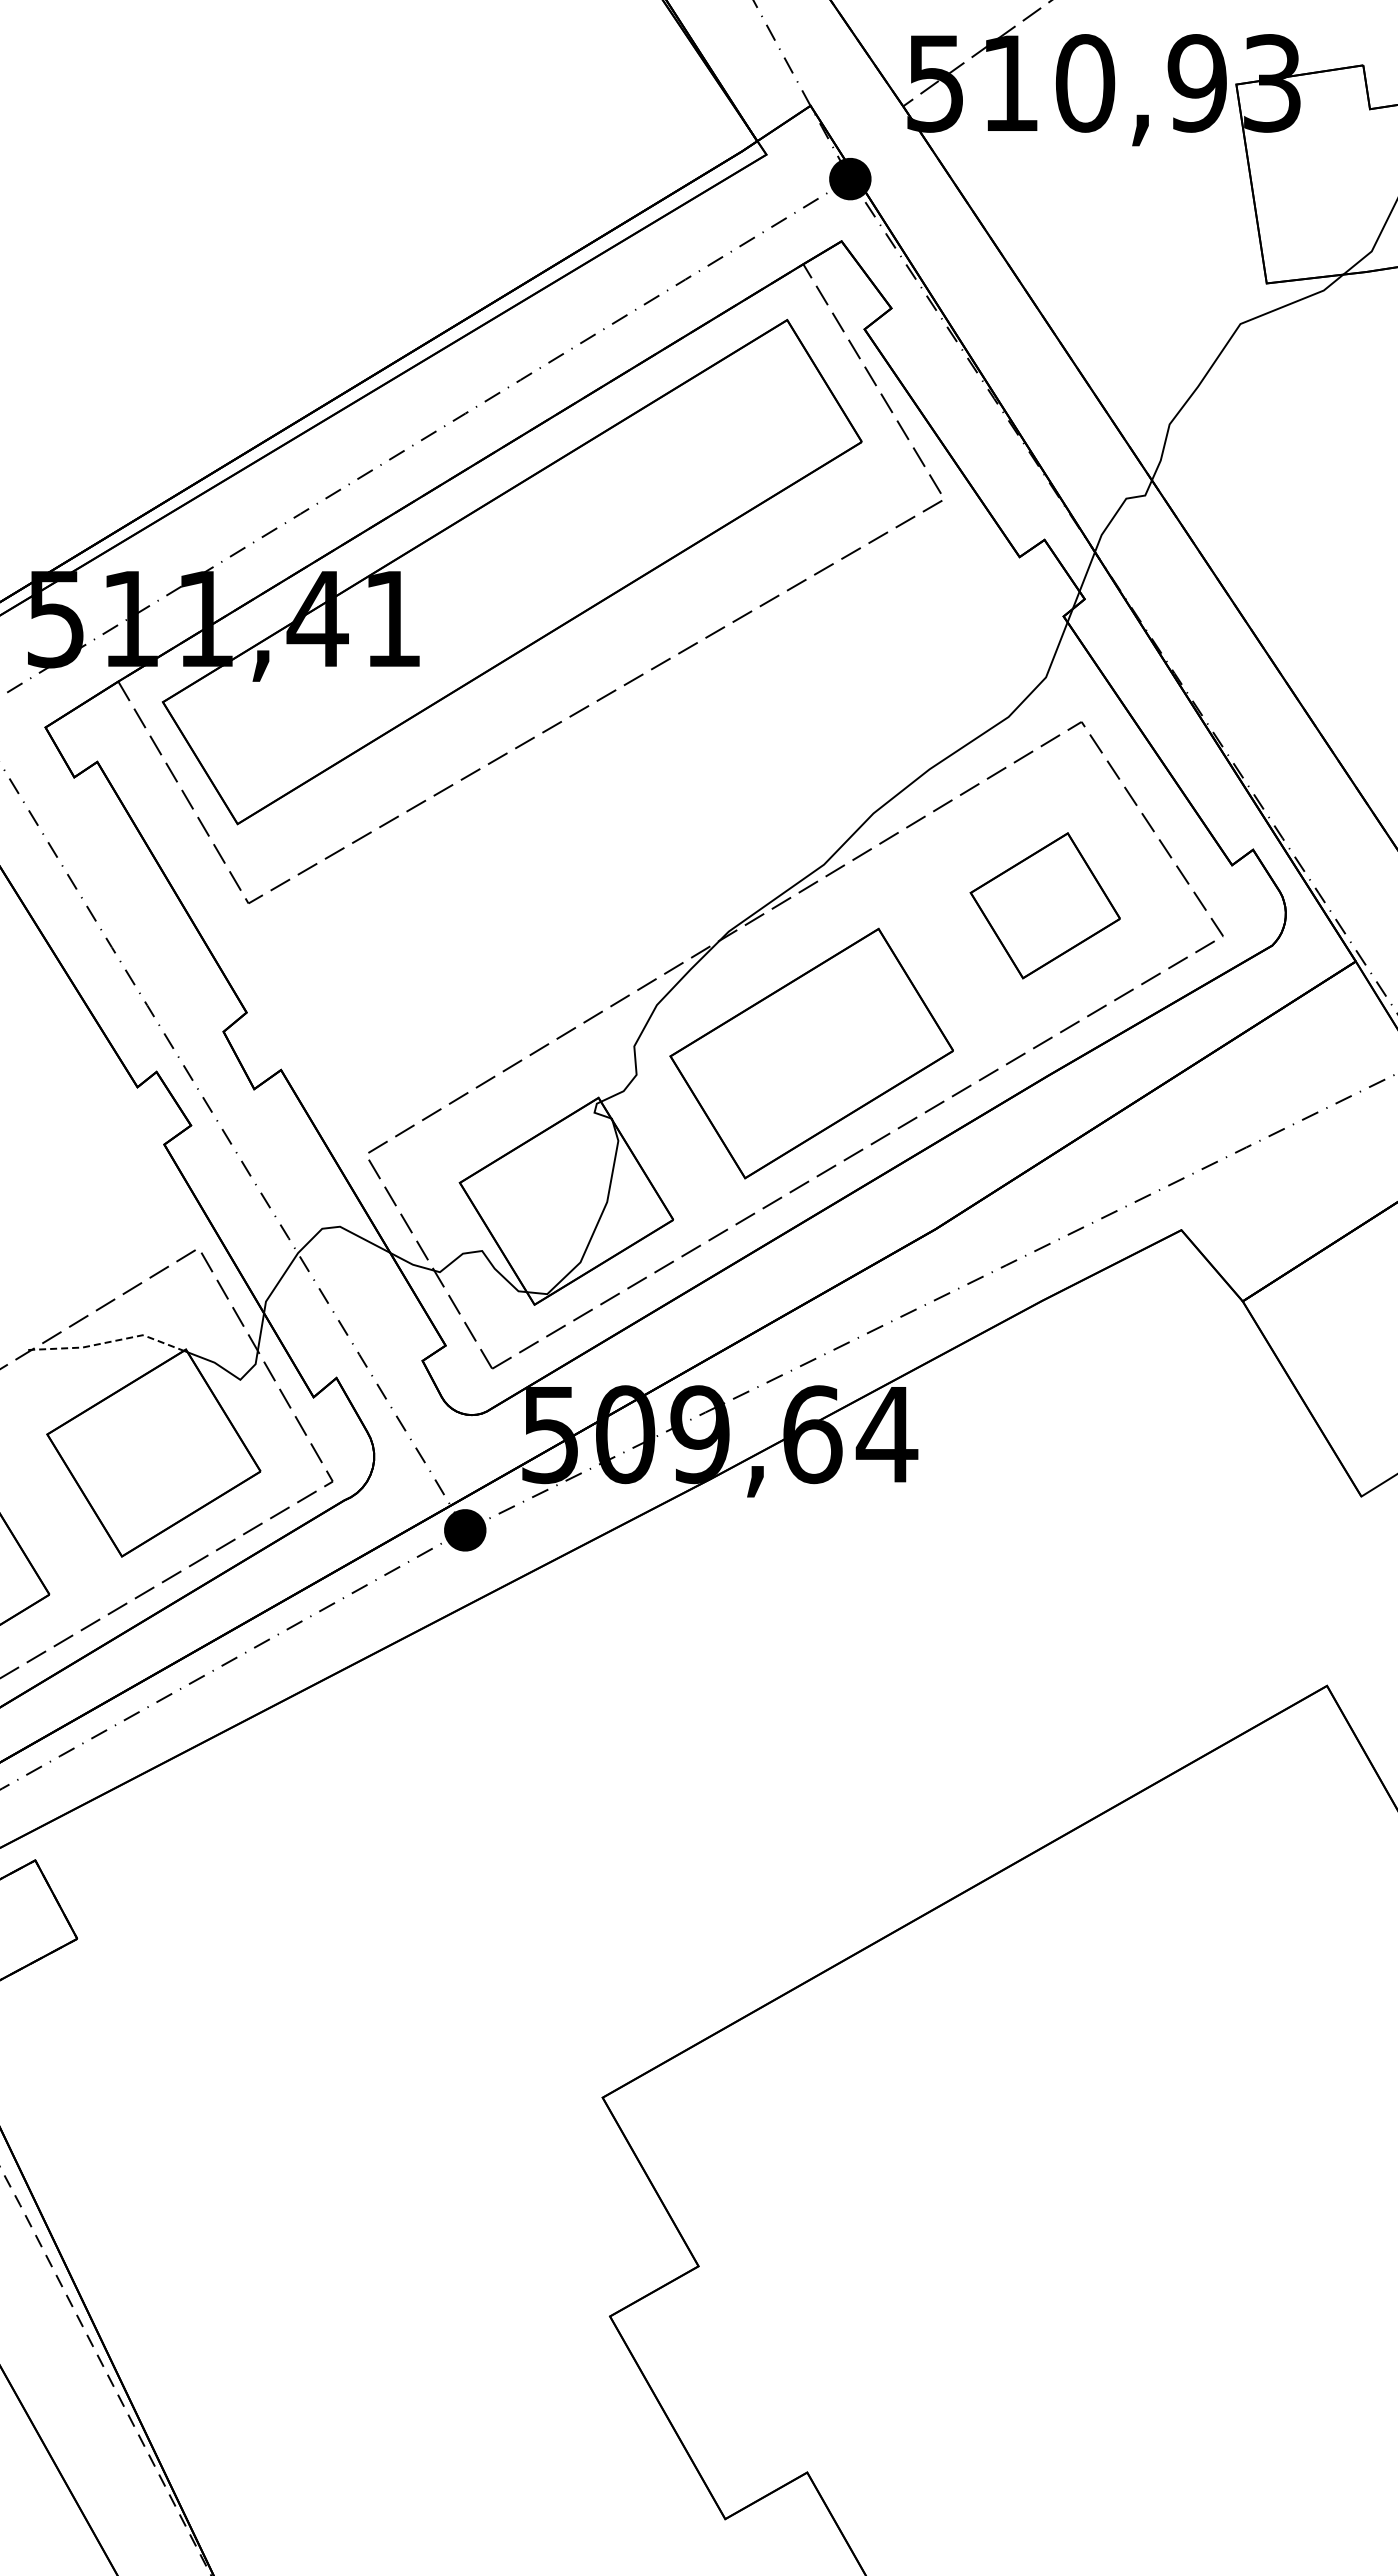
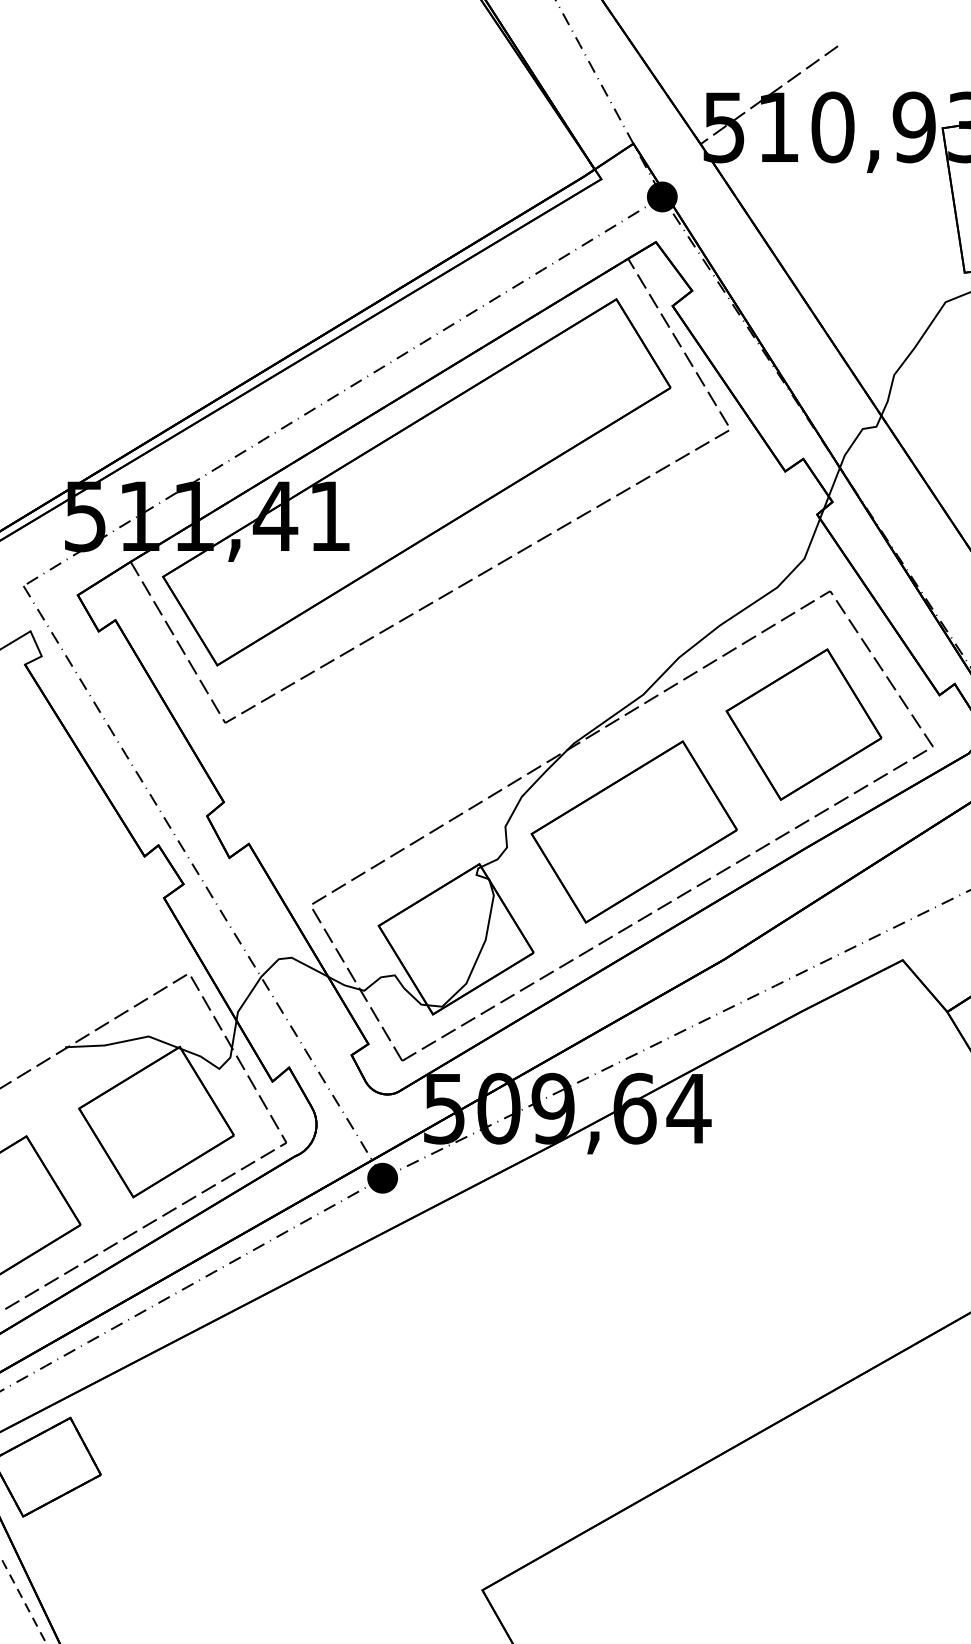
part: (1044, 905) -> (803, 724), size x1.43
line: (108, 1342) -> (123, 1041), dashed -> solid

